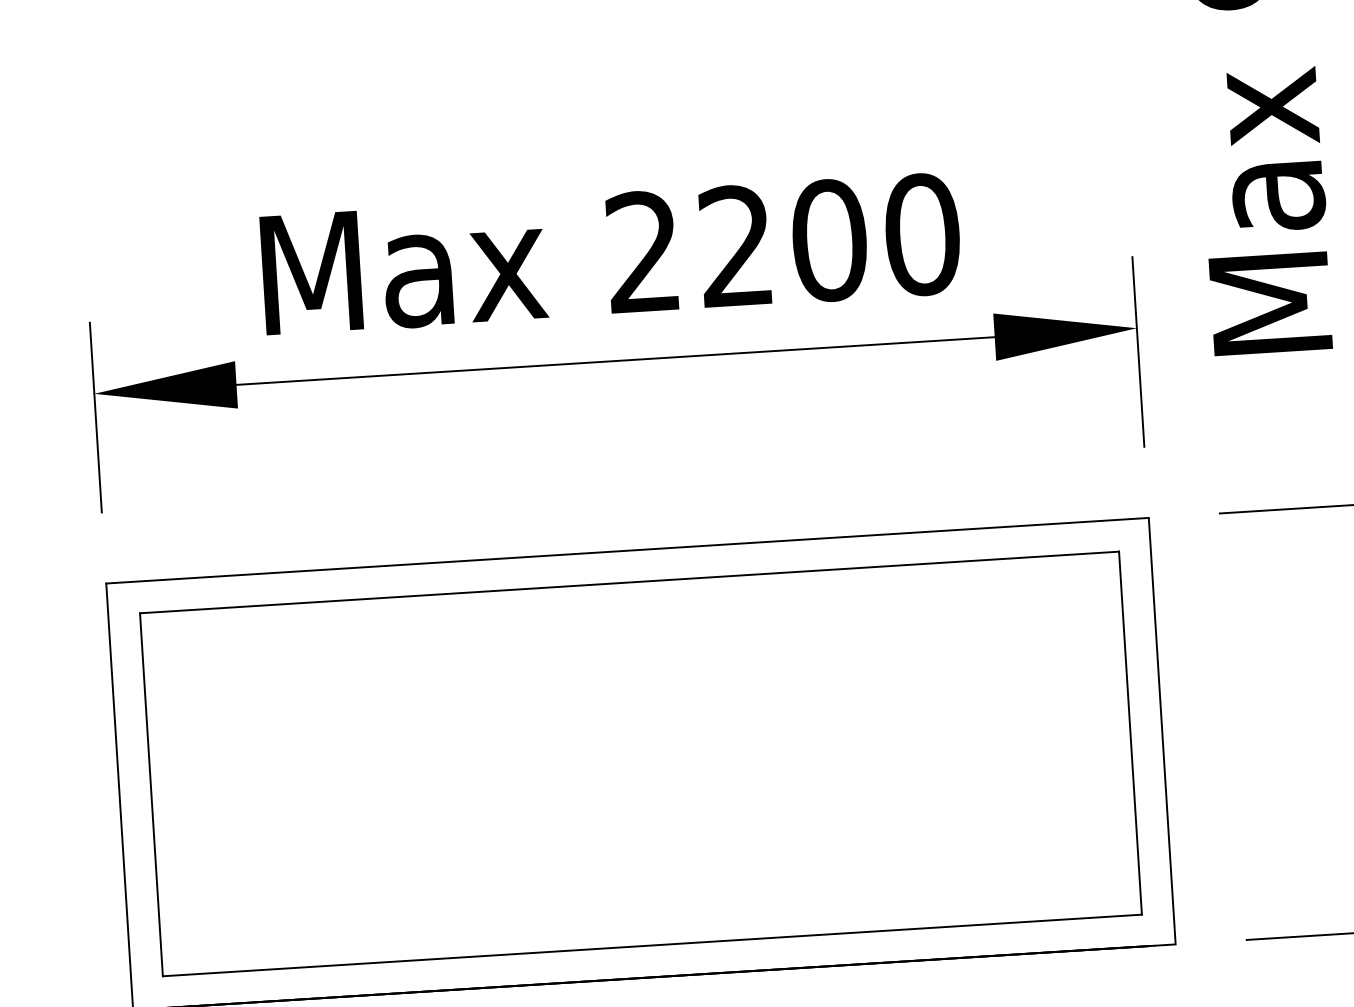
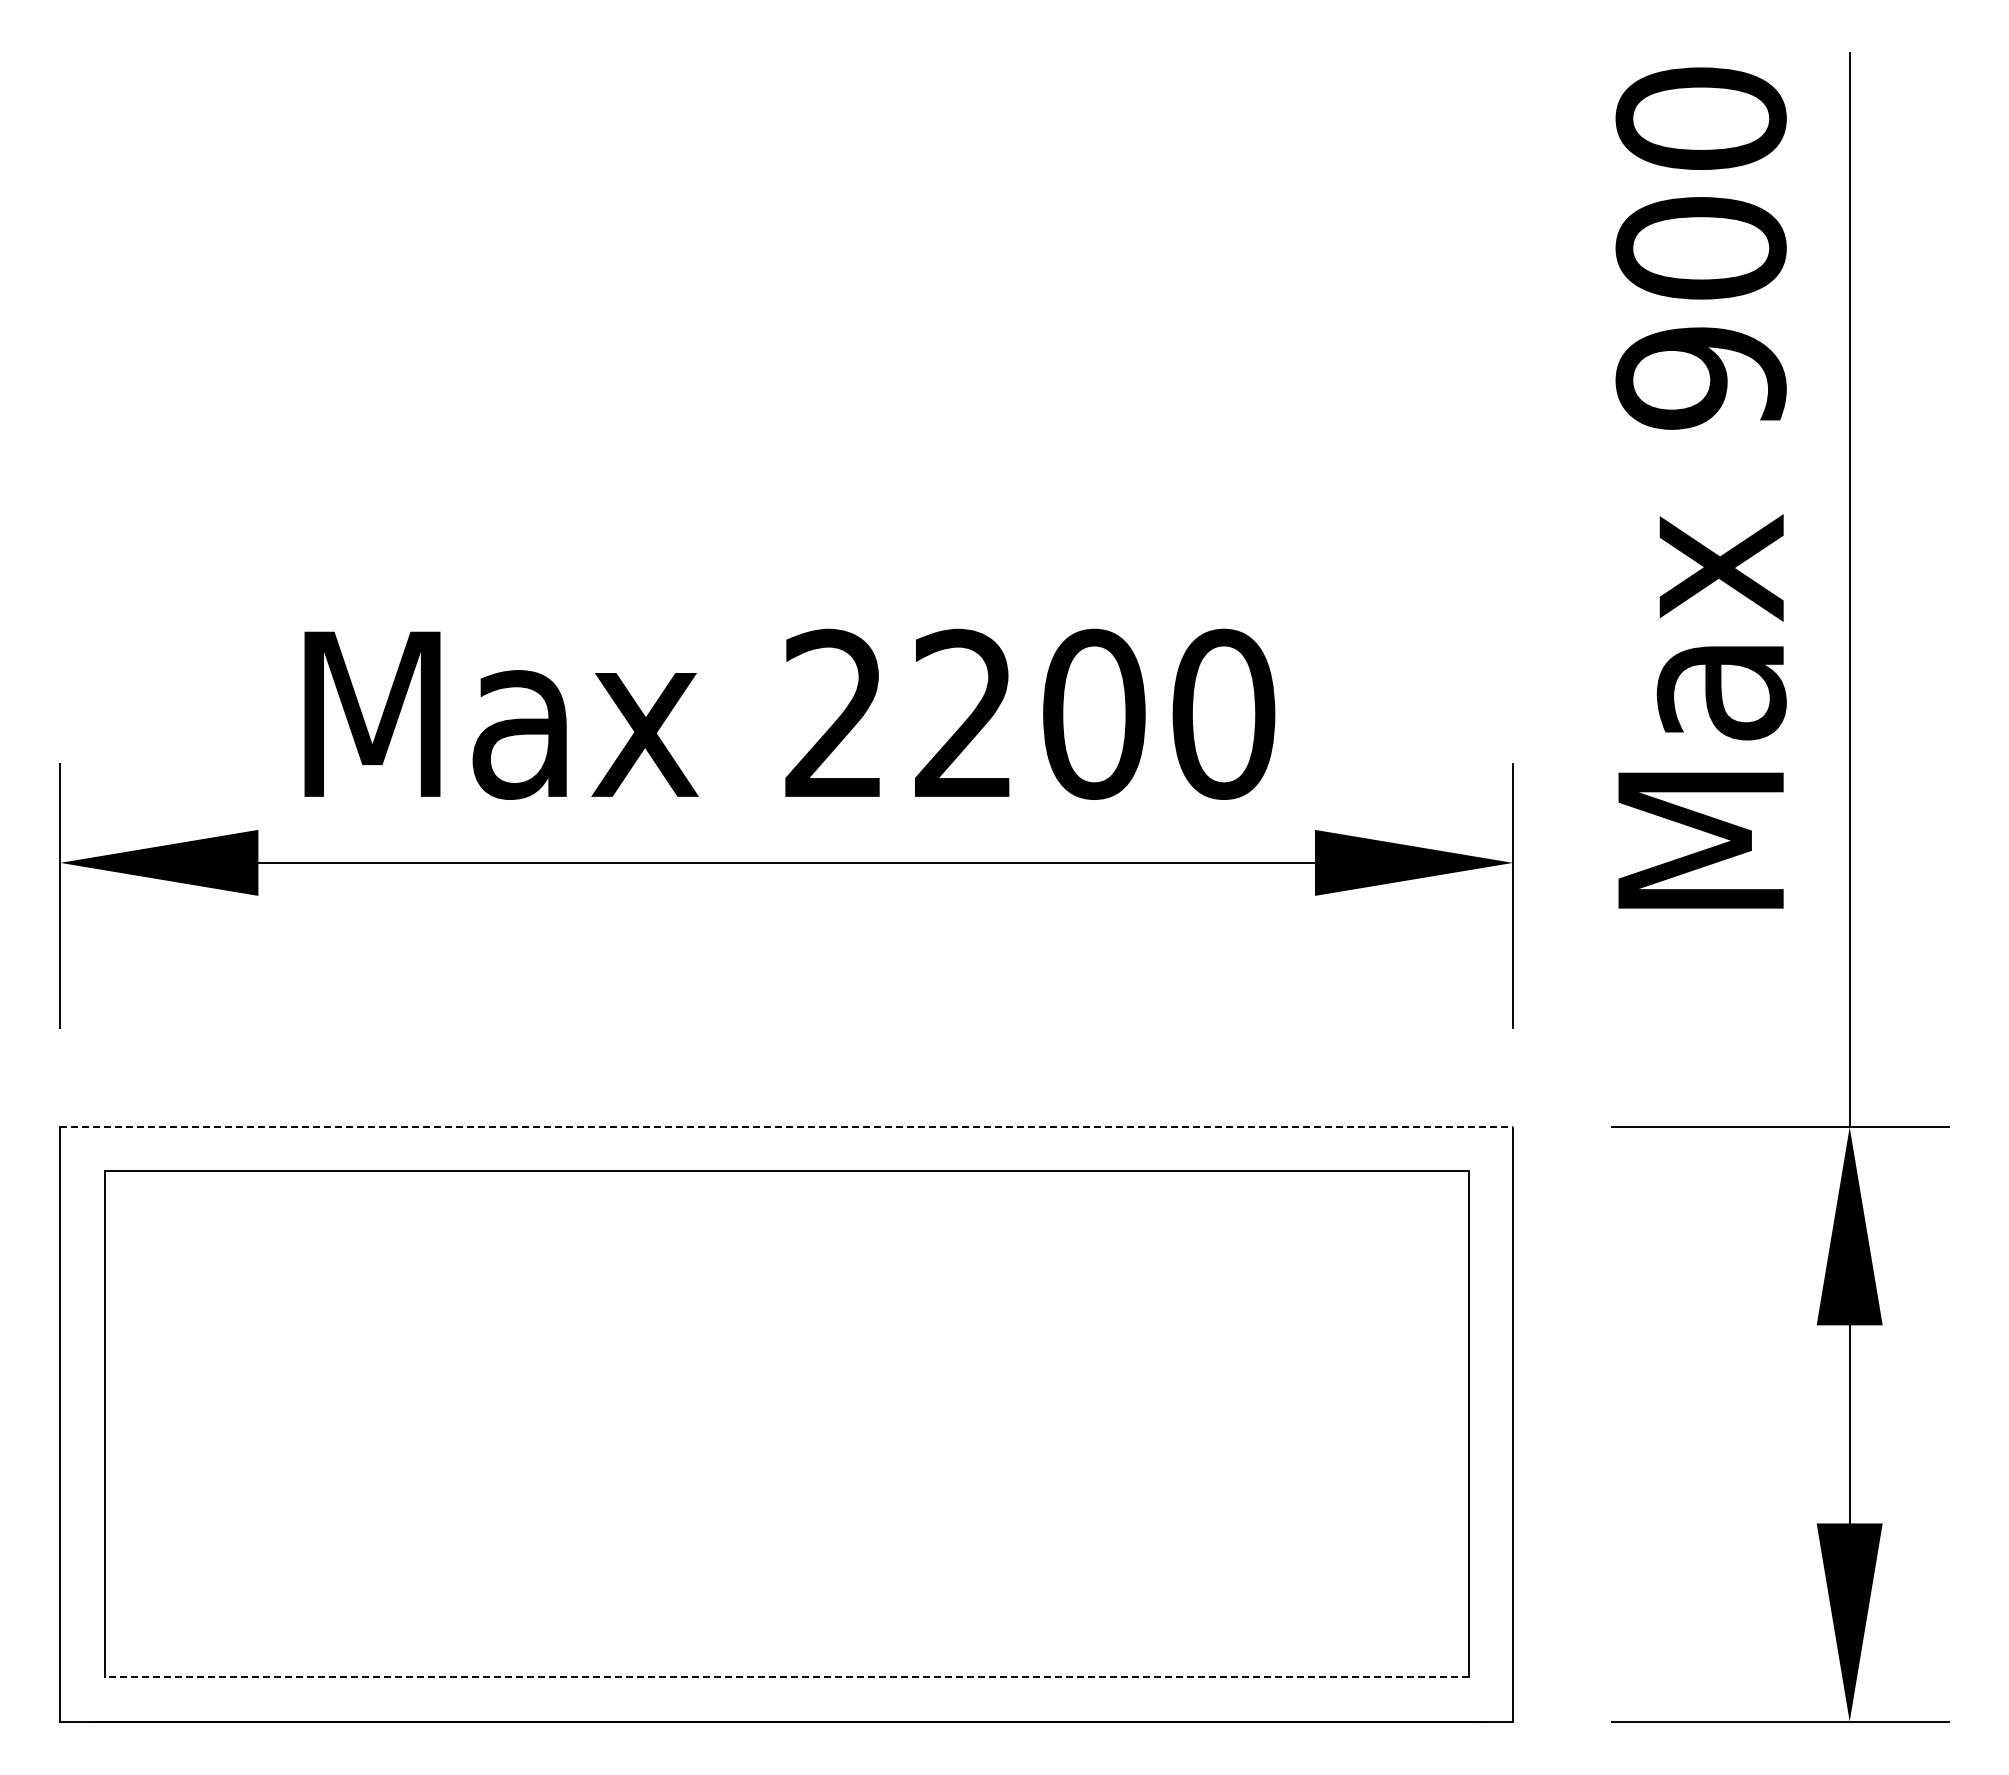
line: (628, 550) -> (787, 1127), solid -> dashed
line: (652, 945) -> (786, 1677), solid -> dashed

